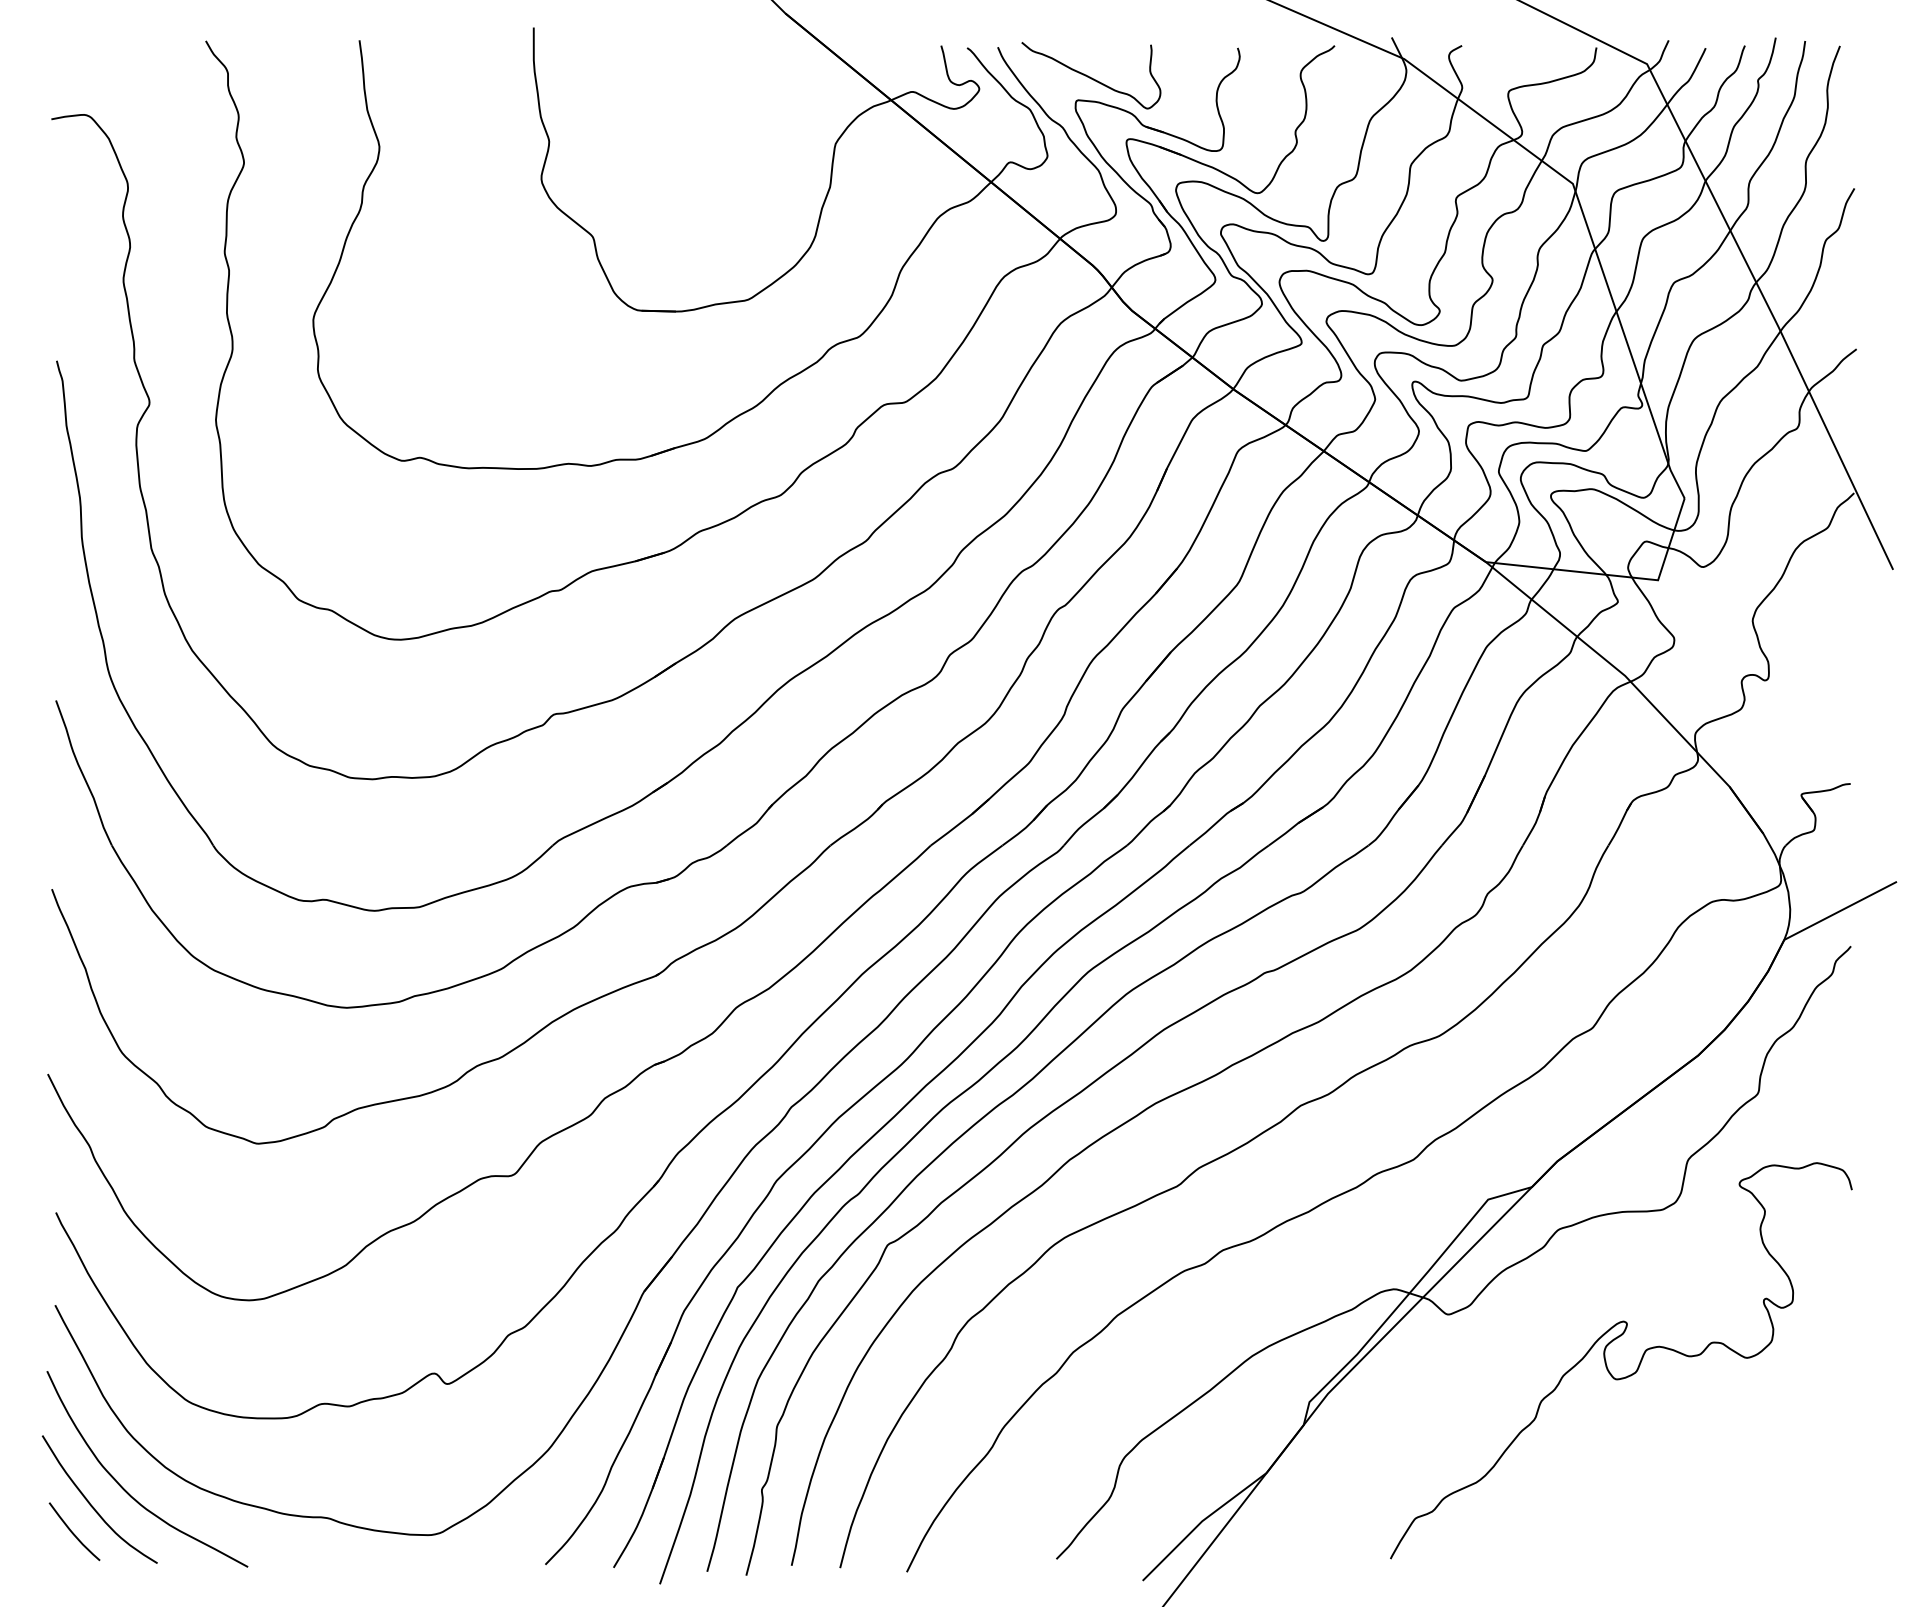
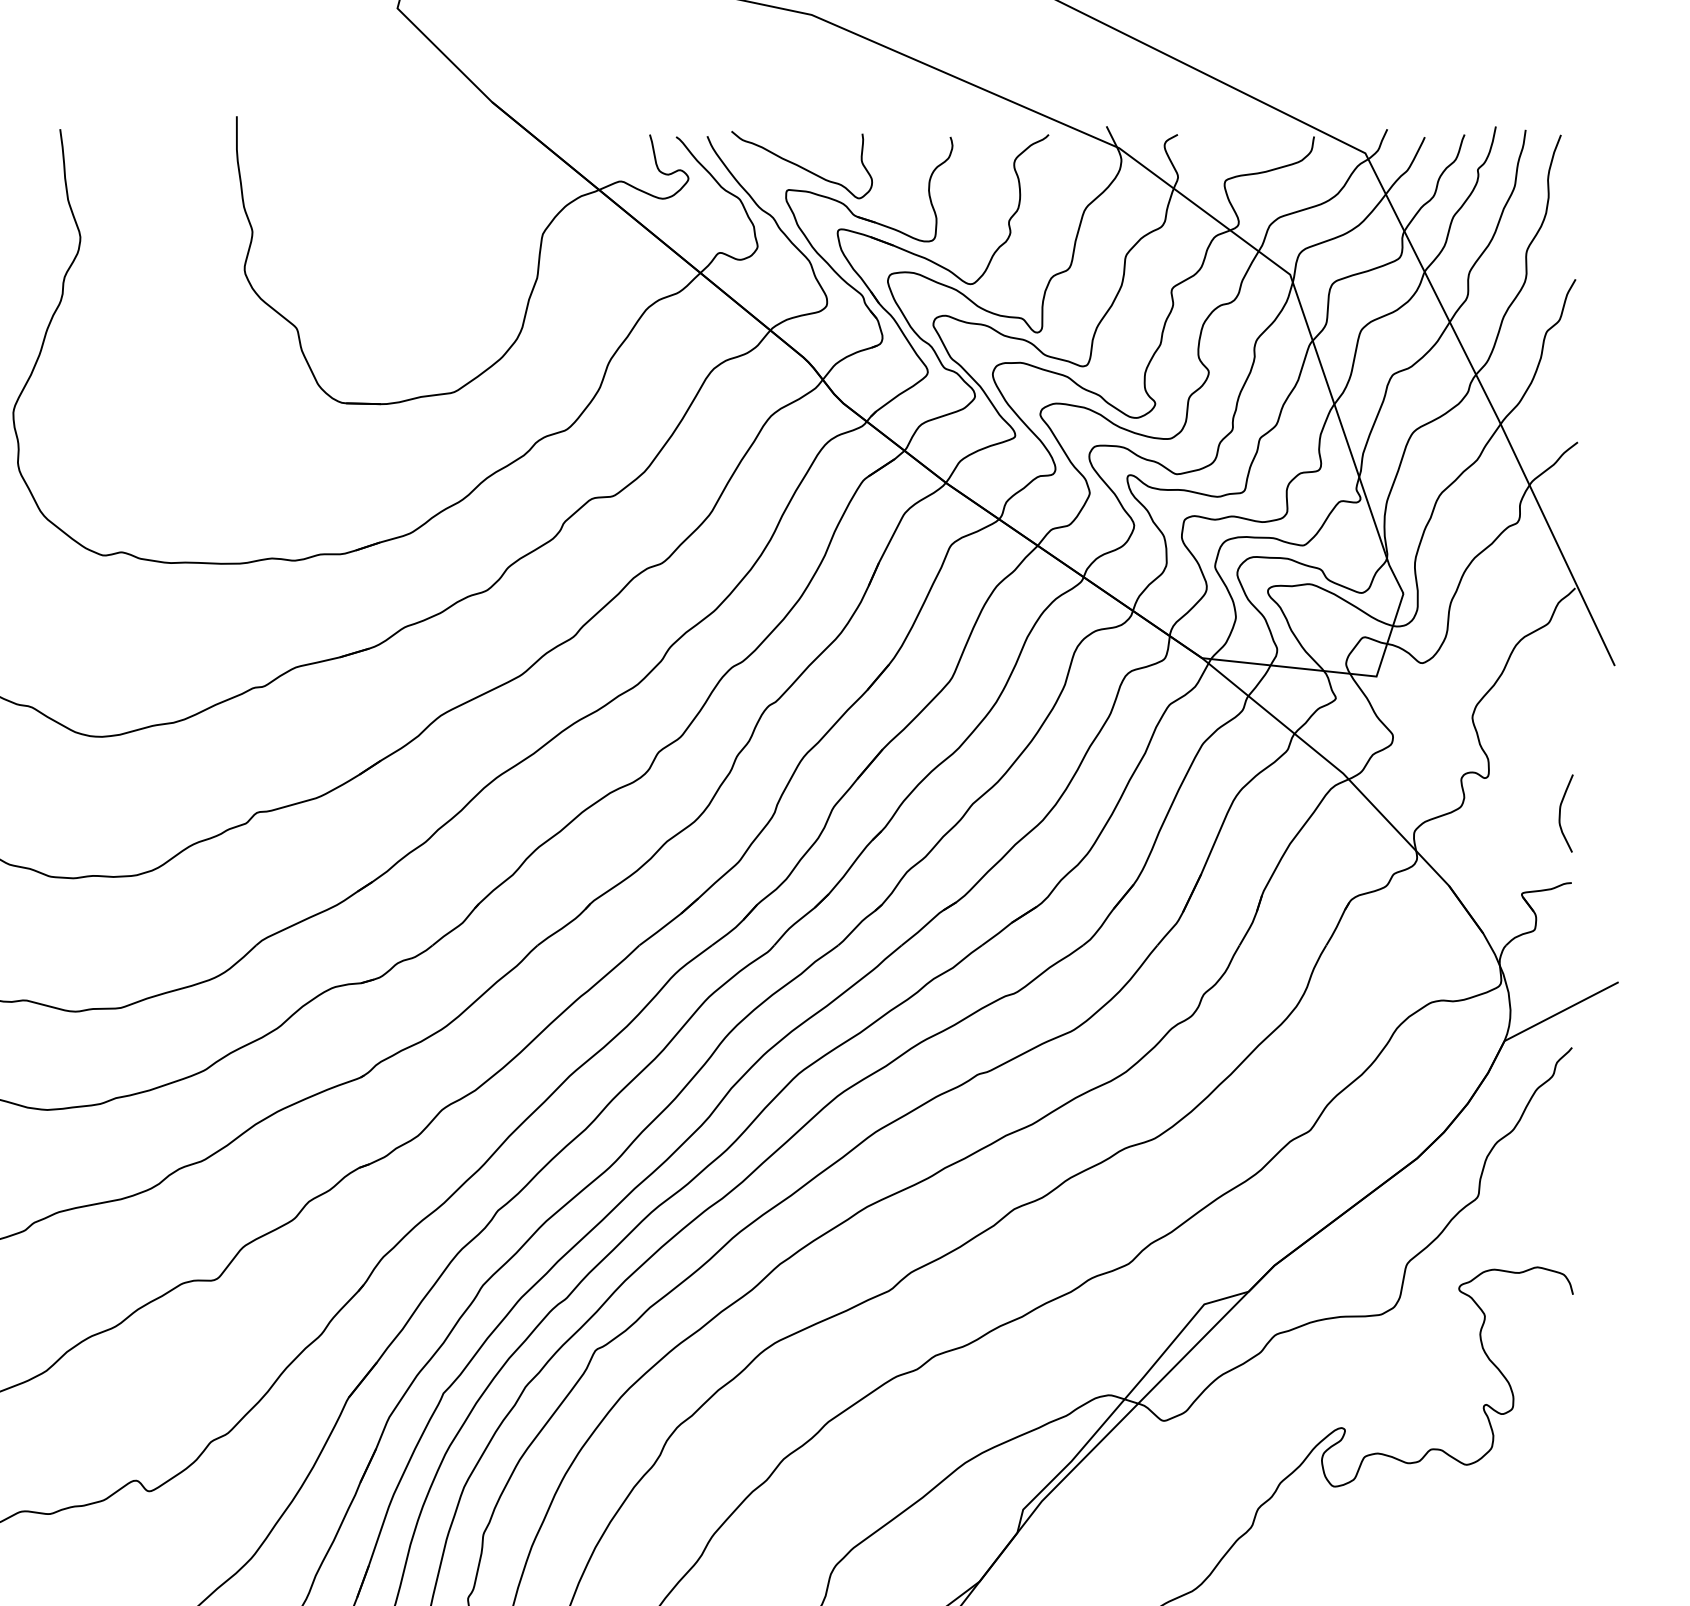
curve: (1839, 714) -> (1560, 812), added

